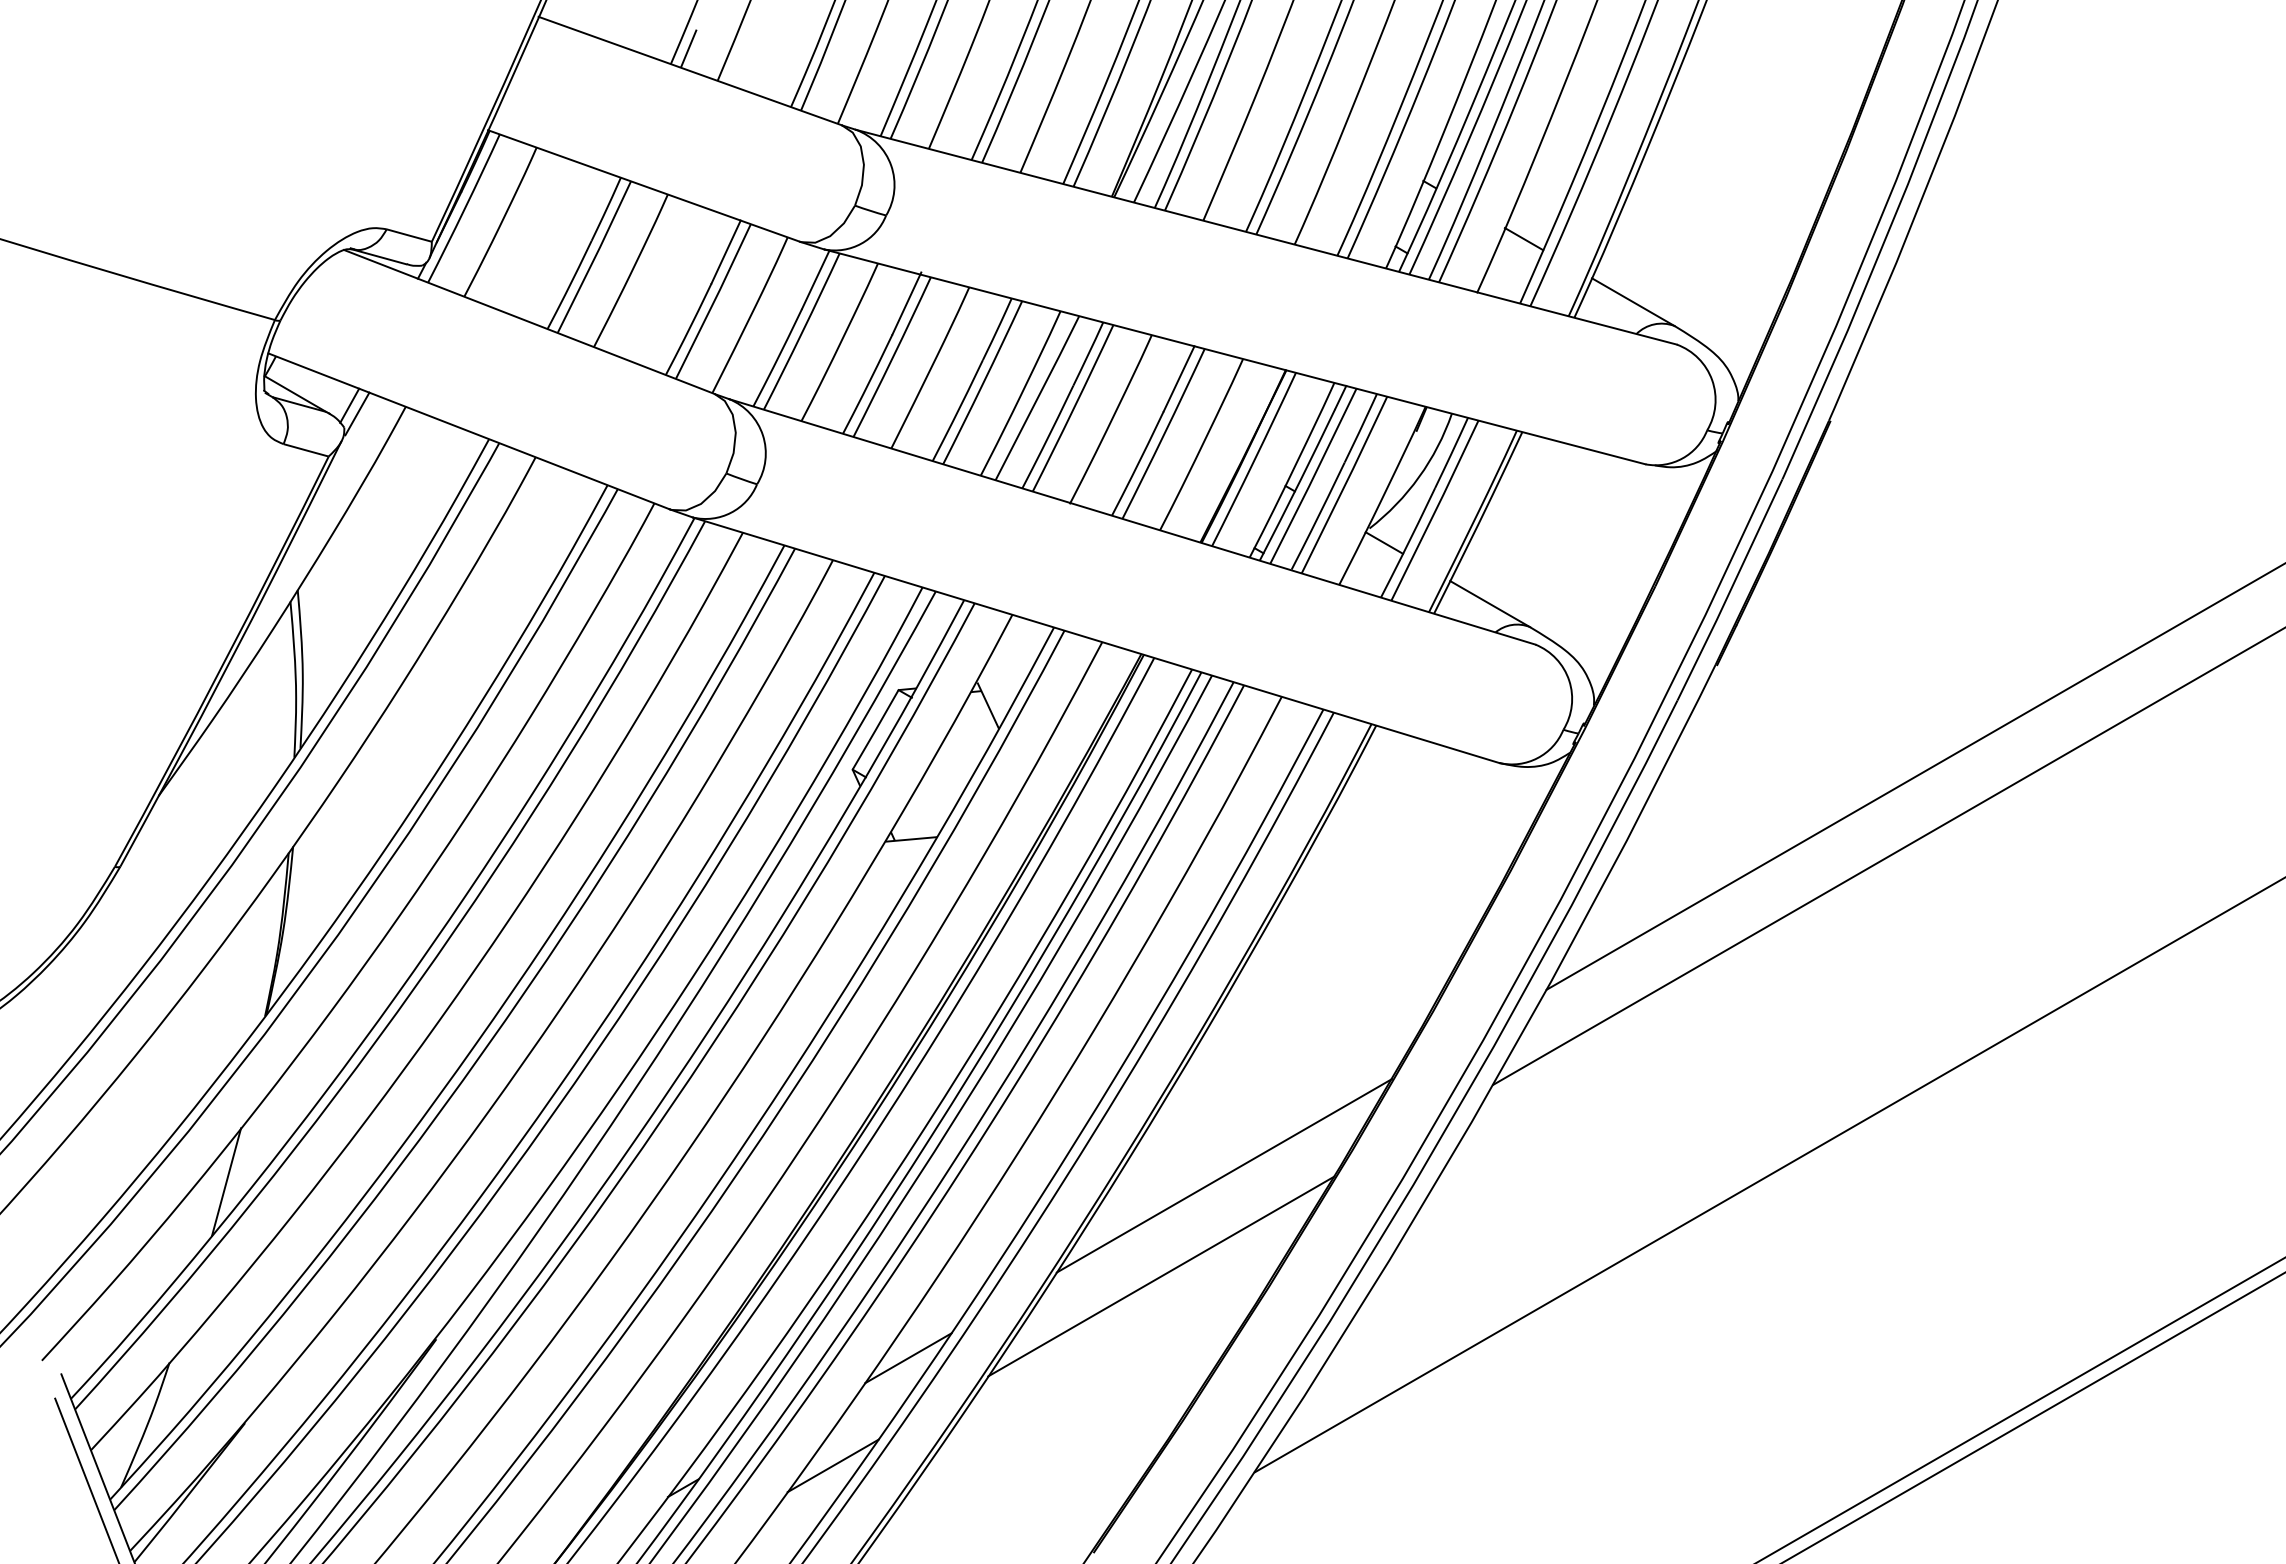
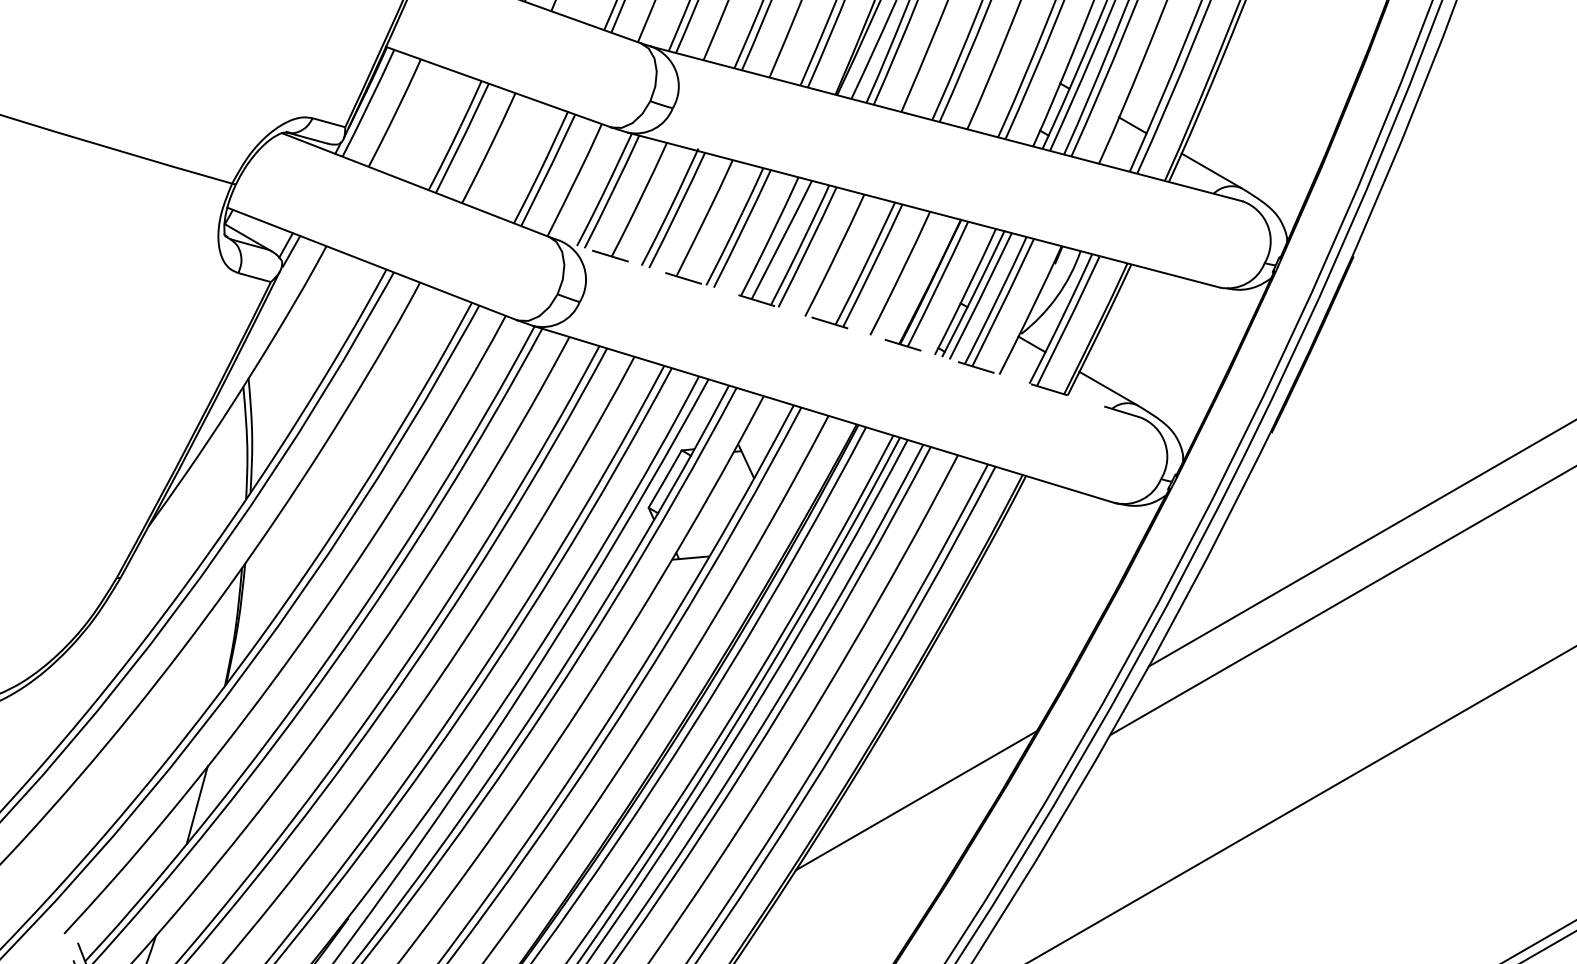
line: (1131, 521) -> (849, 328), solid -> dashed
line: (1161, 1276) -> (871, 873), removed
line: (908, 1358) -> (688, 932), removed

